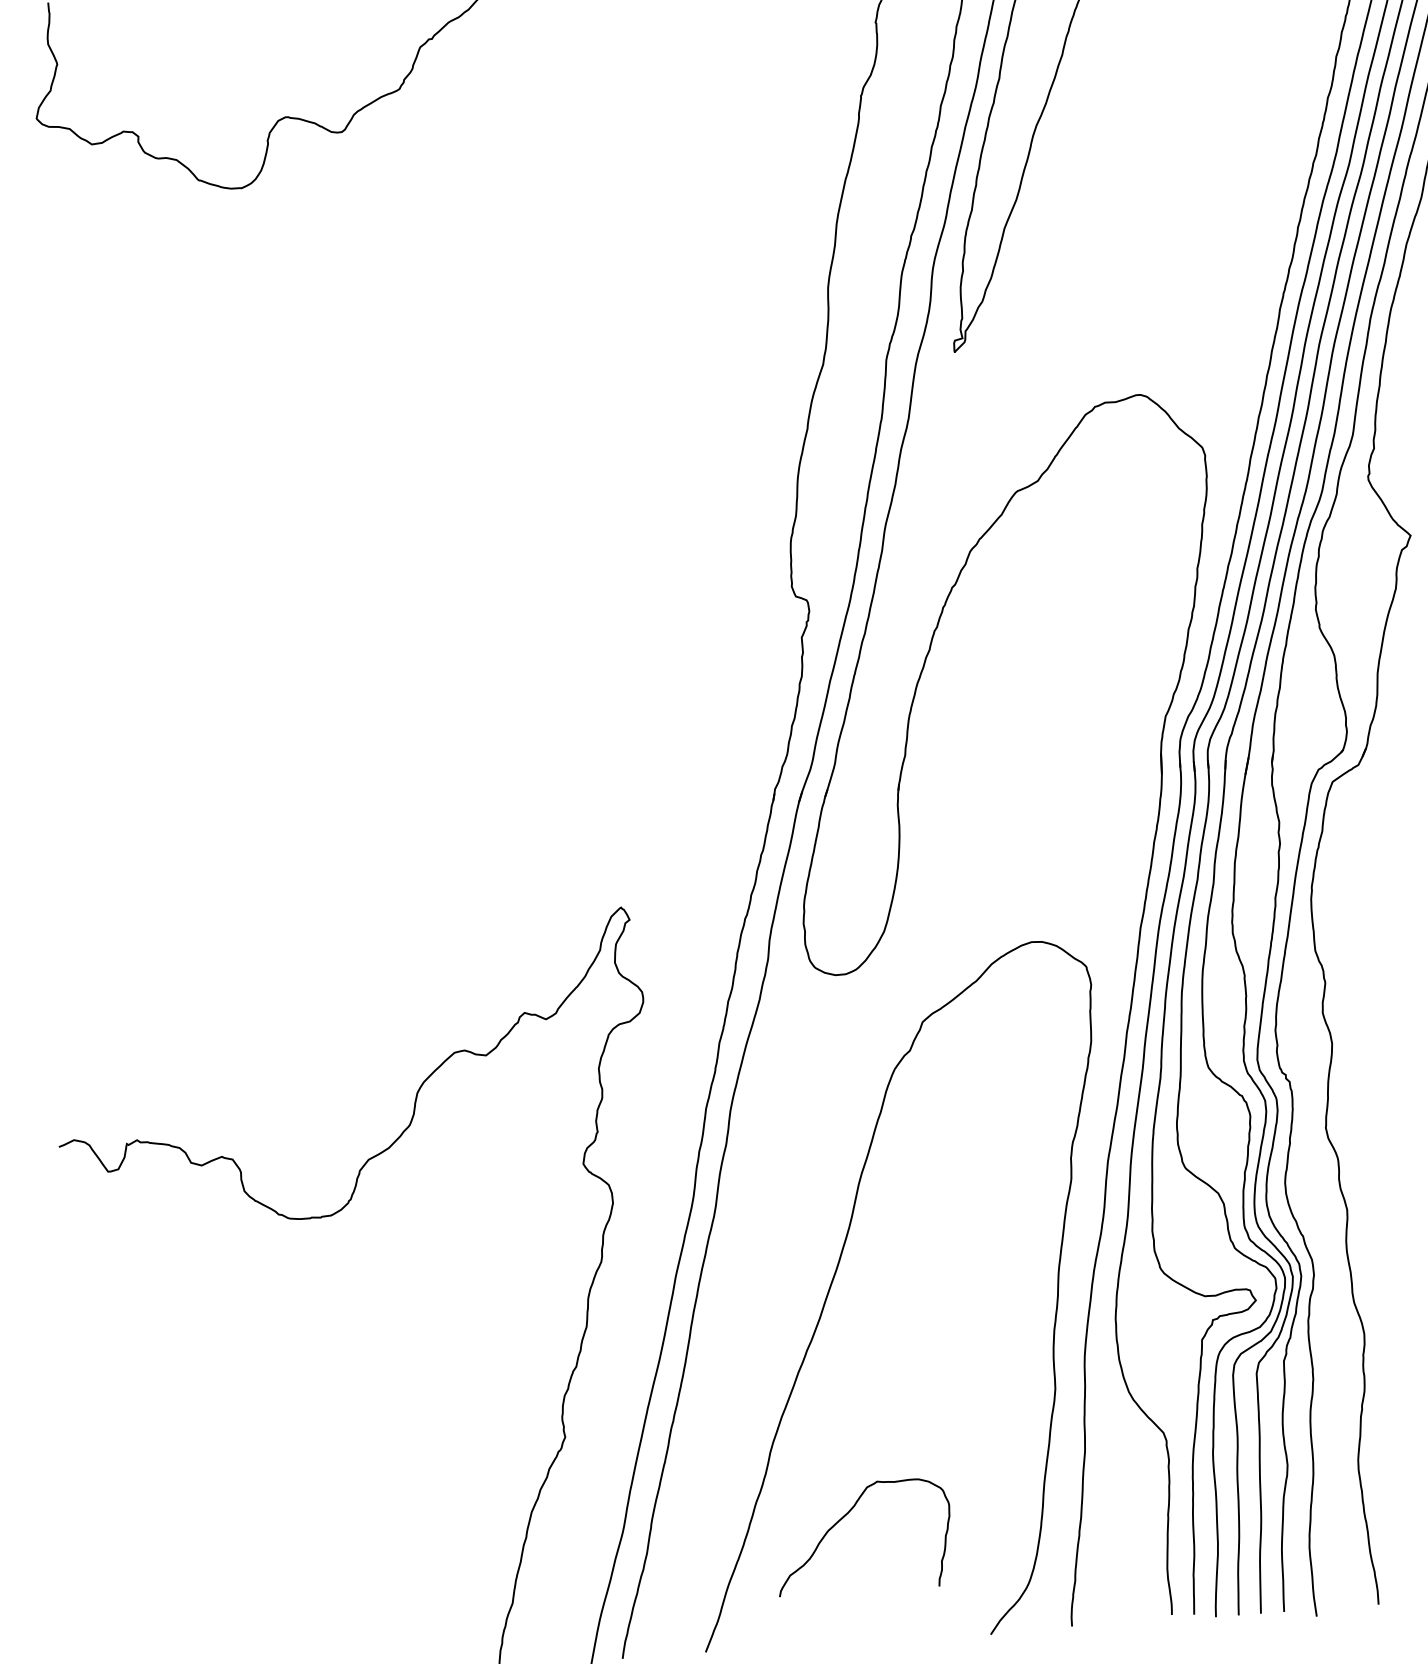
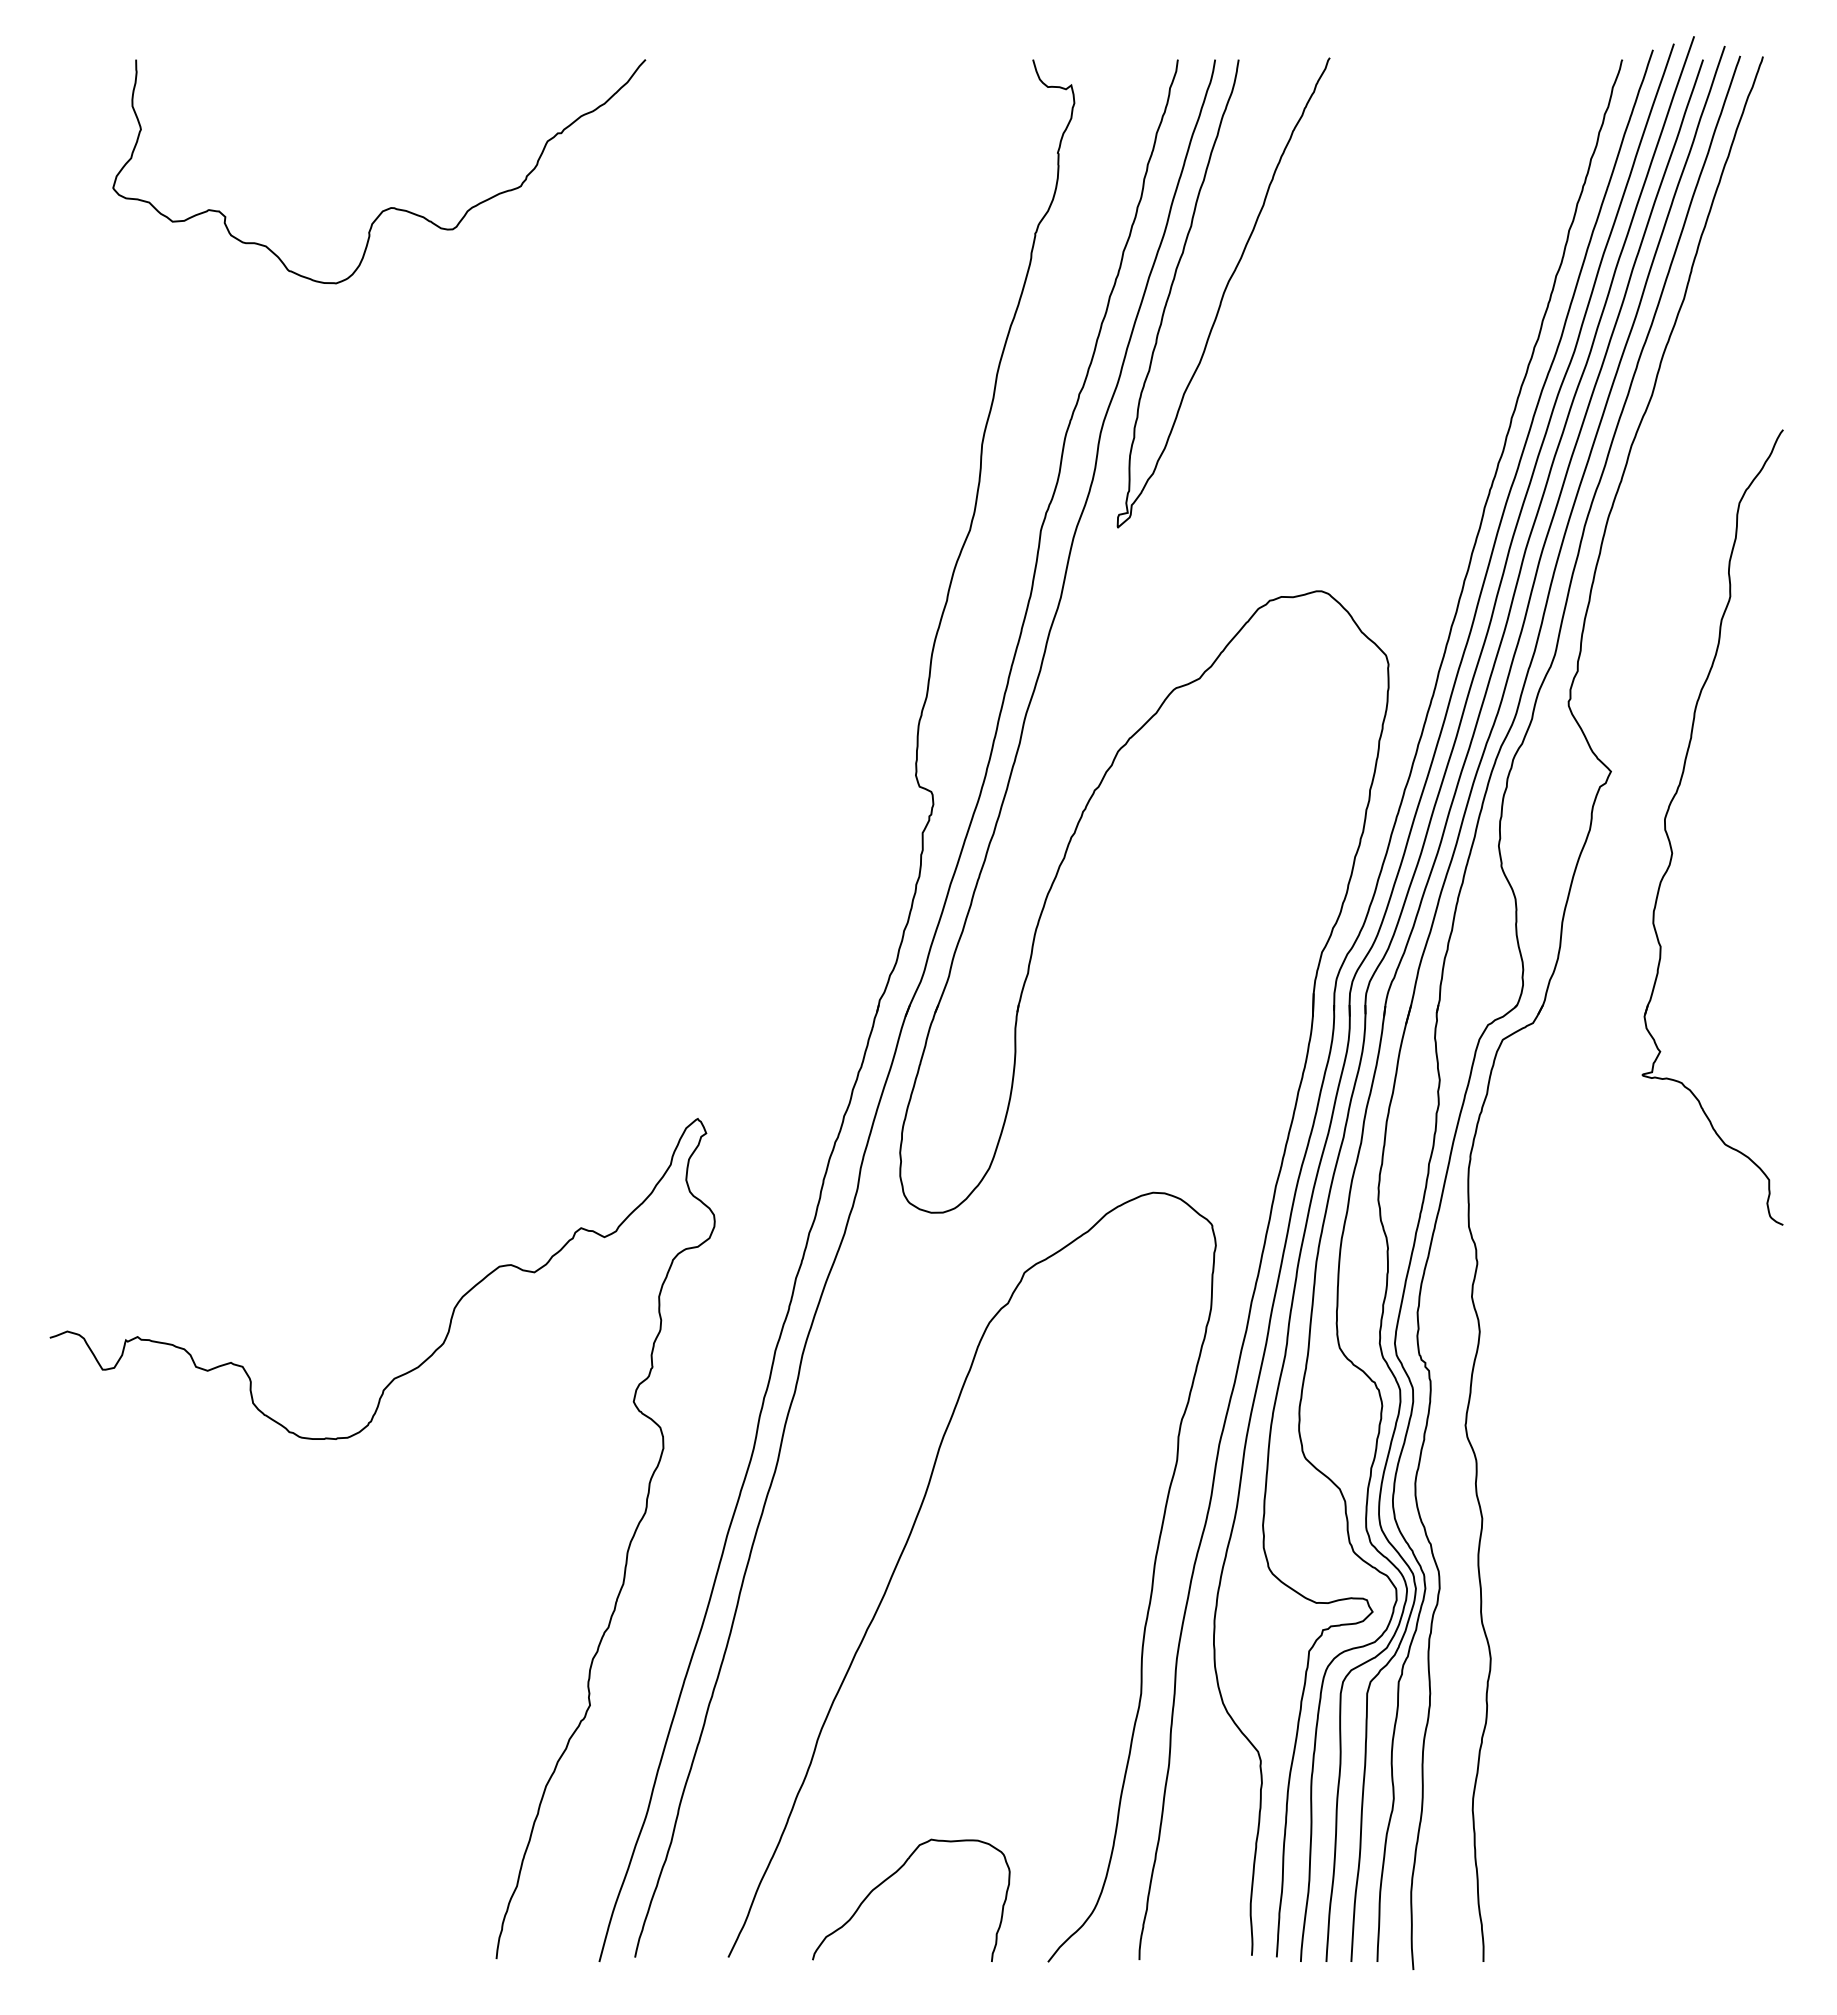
curve: (845, 1517) -> (892, 1876), moved

